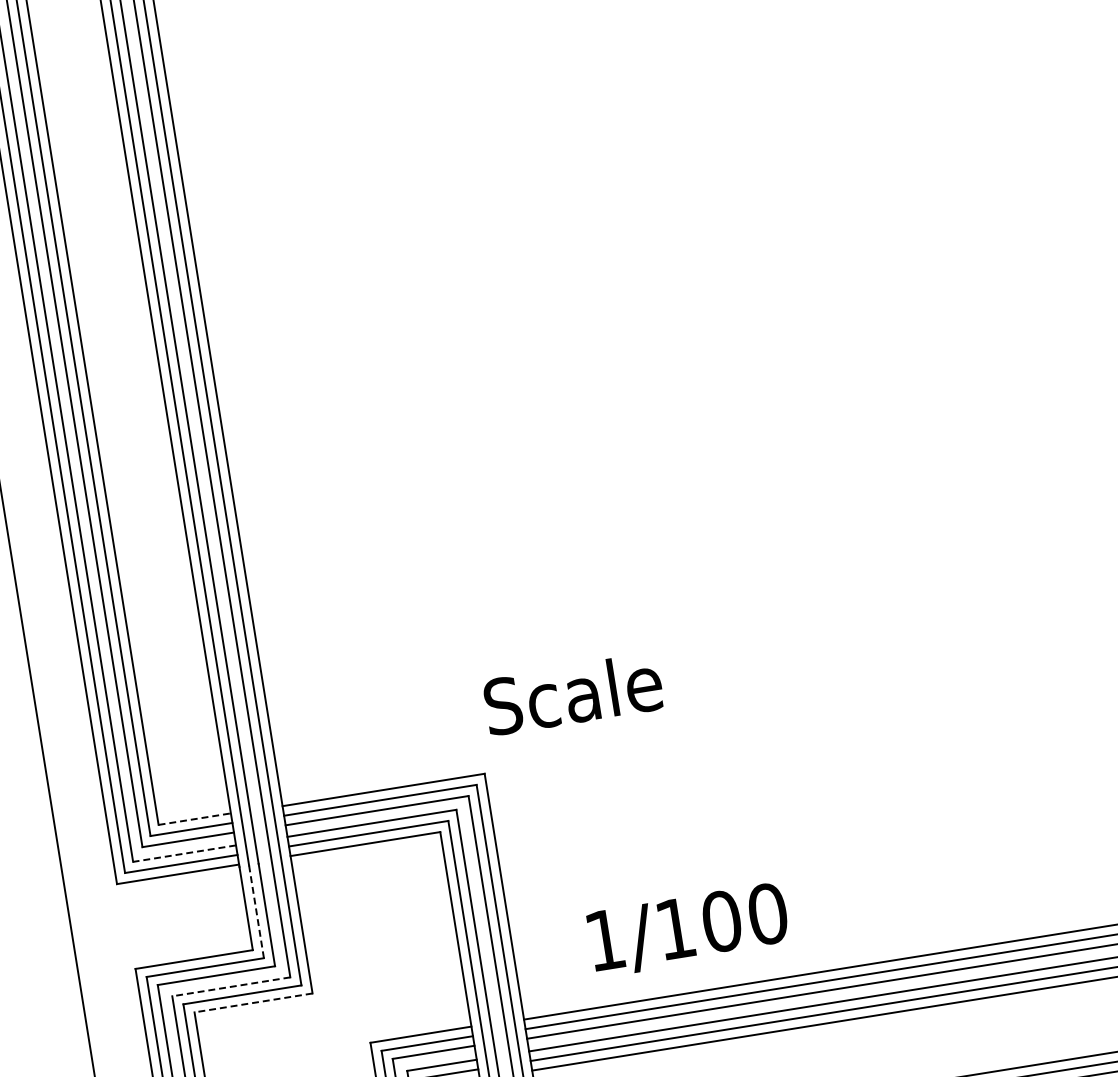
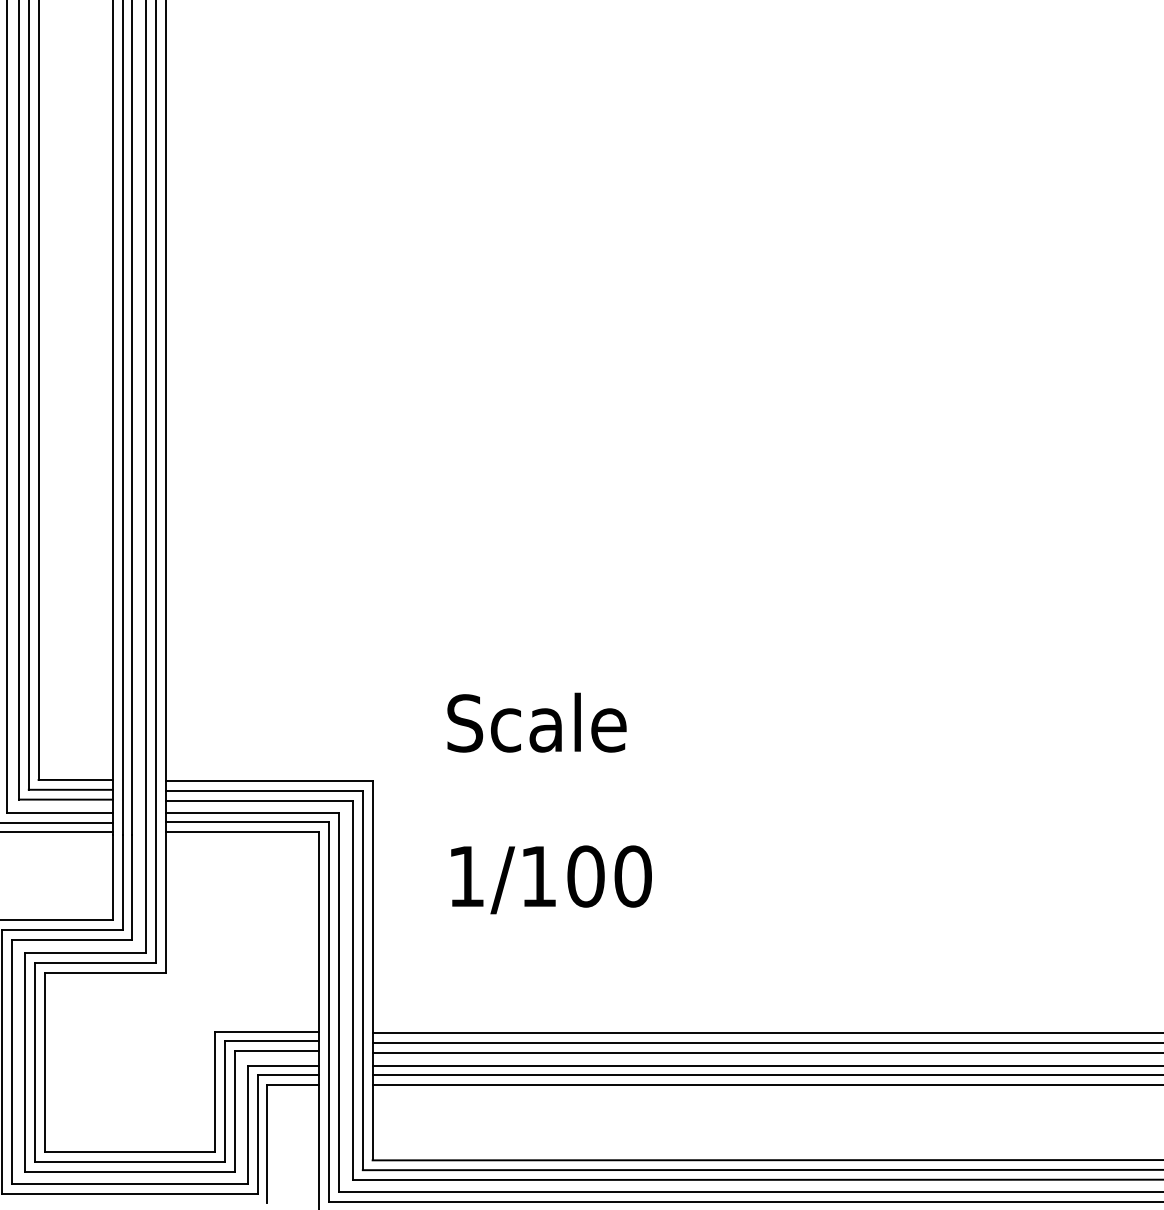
text: (572, 694) -> (536, 722), moved
line: (195, 818) -> (76, 779), dashed -> solid
line: (185, 853) -> (60, 812), dashed -> solid
line: (256, 911) -> (122, 882), dashed -> solid
text: (688, 929) -> (551, 879), moved
line: (230, 987) -> (84, 953), dashed -> solid
line: (253, 1003) -> (104, 973), dashed -> solid

